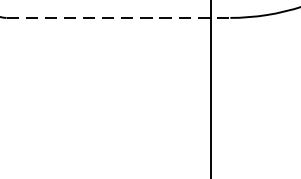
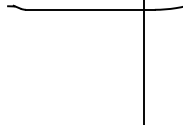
line: (118, 17) -> (90, 9), dashed -> solid

